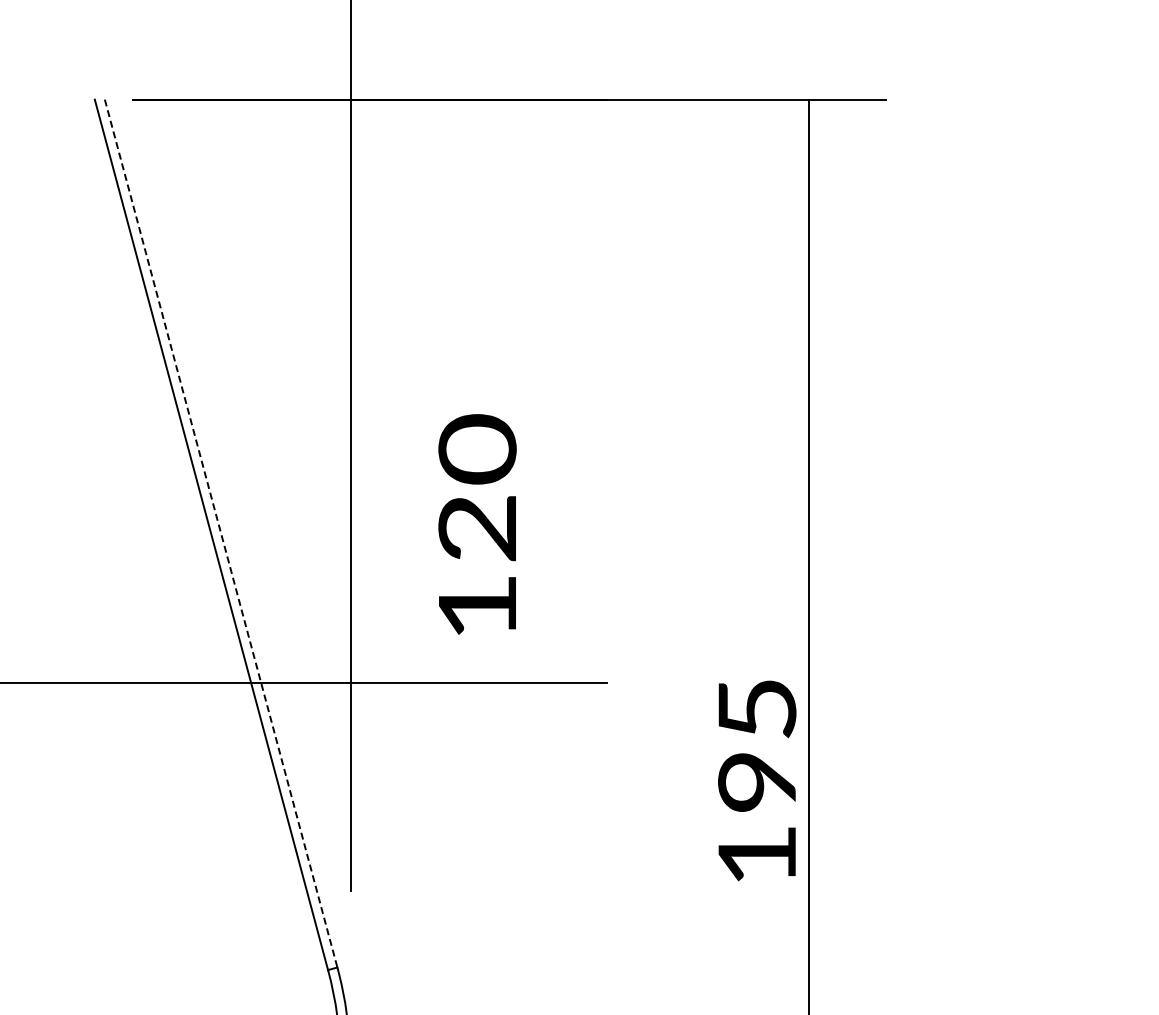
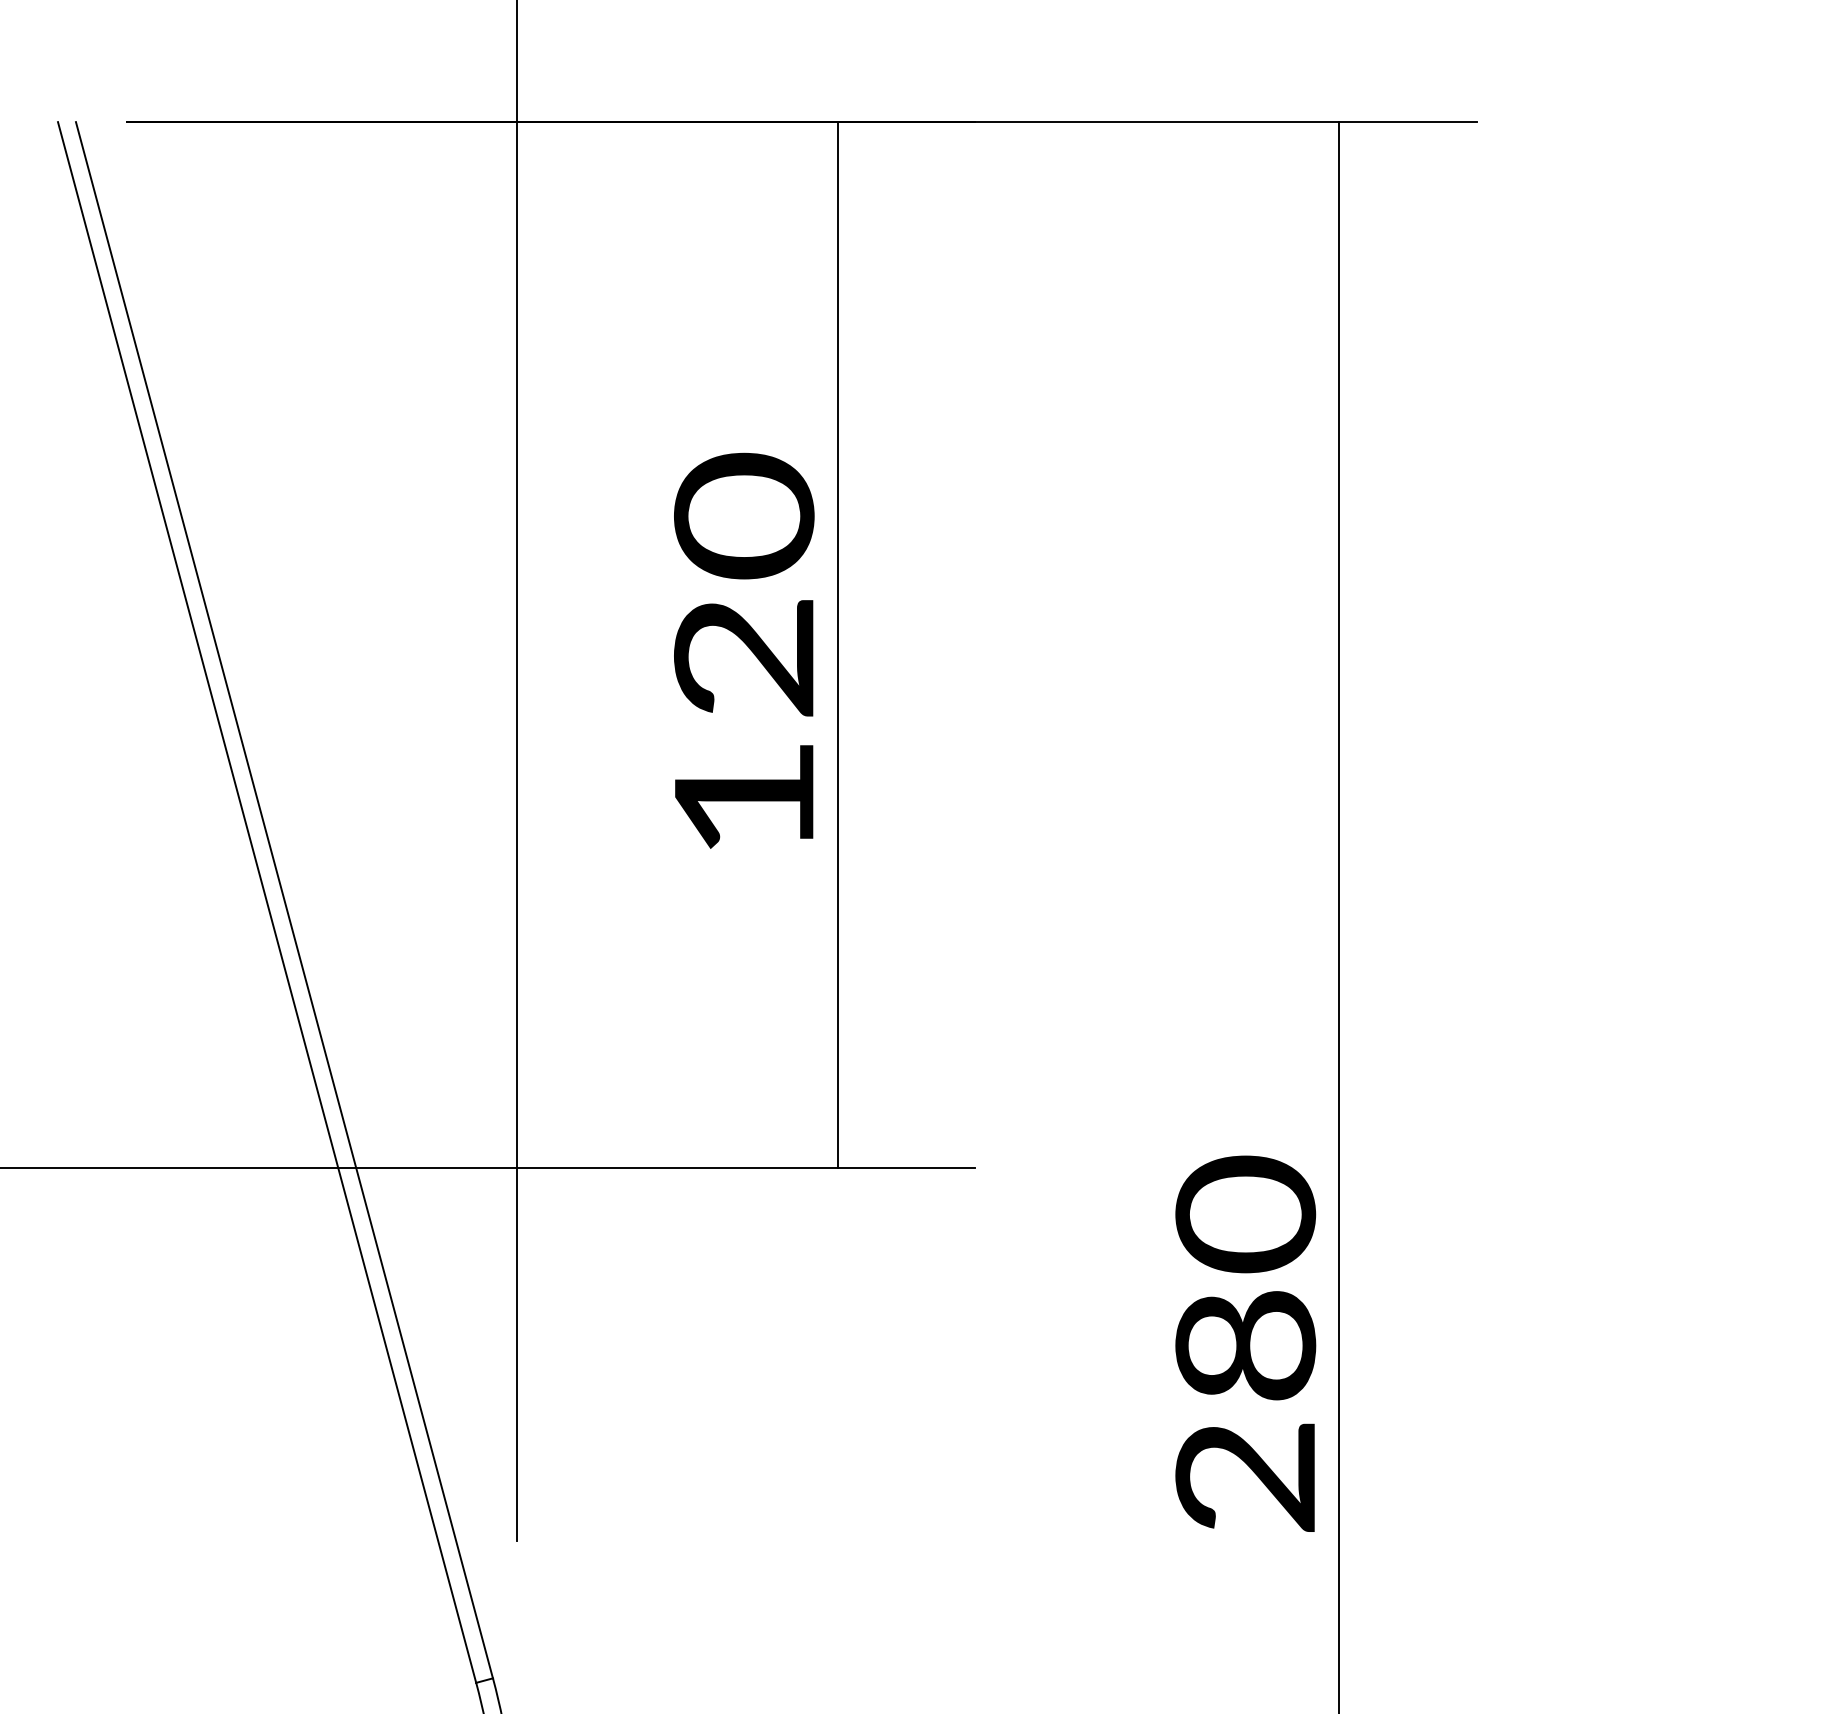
line: (529, 390) -> (837, 643), added
text: (477, 524) -> (744, 650), moved
line: (221, 534) -> (285, 901), dashed -> solid
text: (757, 780) -> (1246, 1342), 195 -> 280

